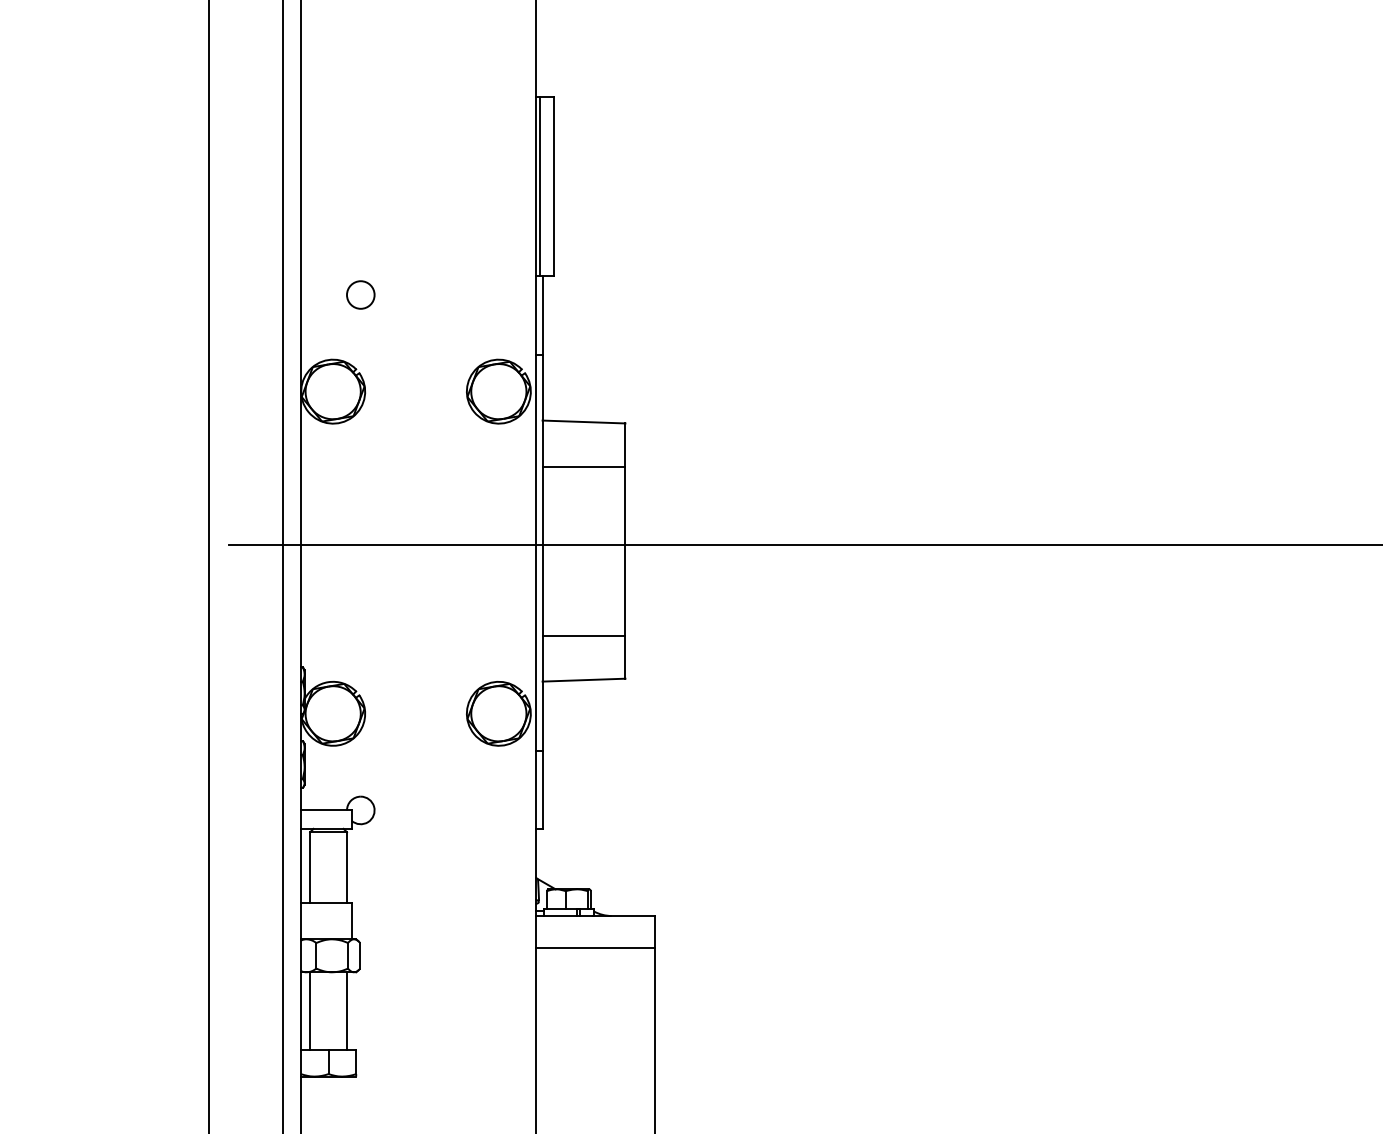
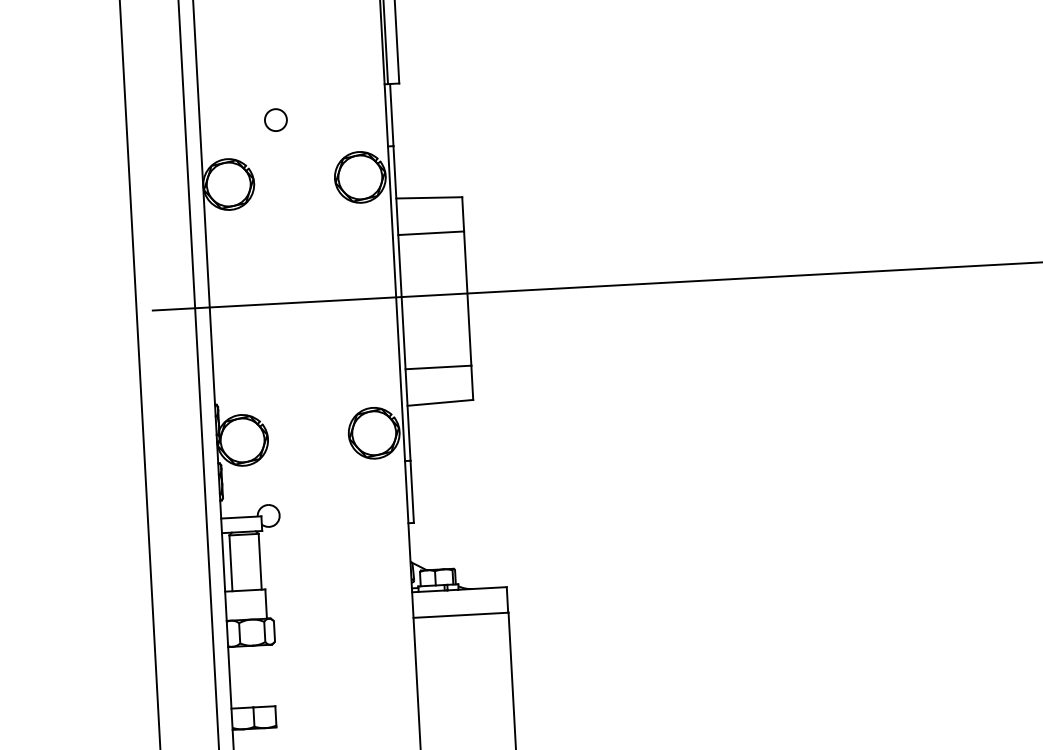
circle: (360, 294) -> (275, 119), moved
line: (310, 1010) -> (237, 677), removed
line: (347, 1010) -> (266, 675), removed

